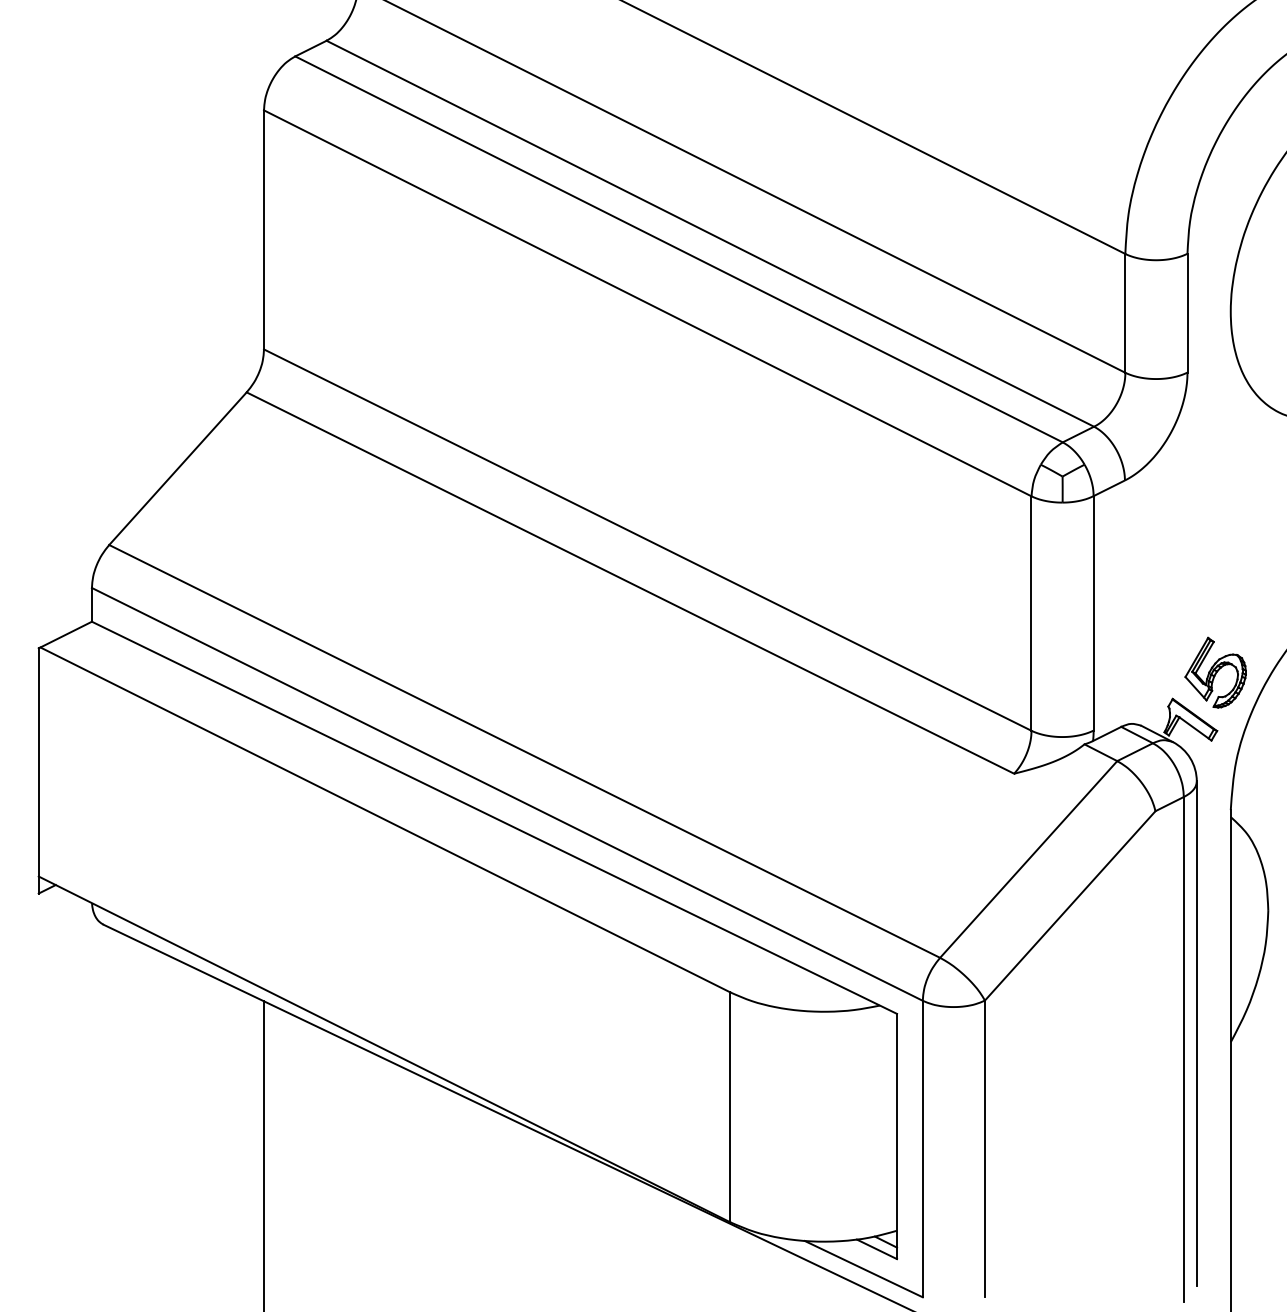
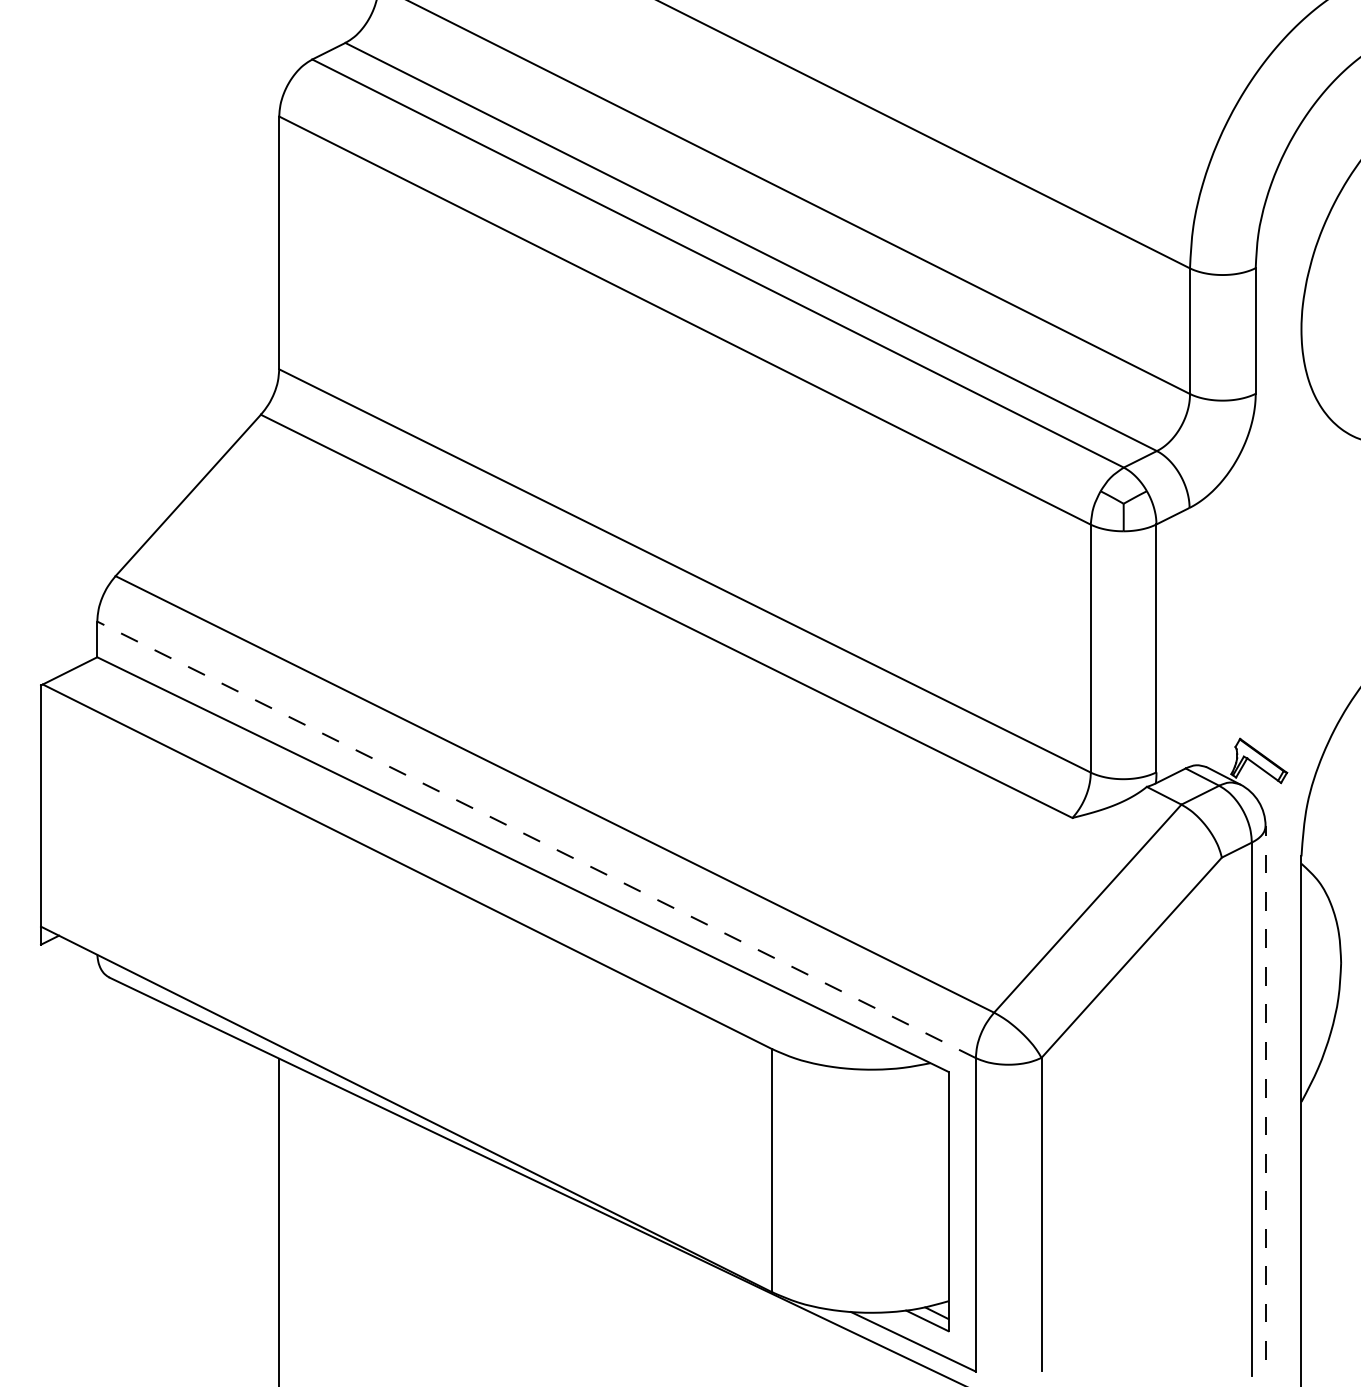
part: (1215, 672) -> (1285, 710), removed
line: (507, 794) -> (536, 839), solid -> dashed
line: (1196, 1033) -> (1265, 1092), solid -> dashed

